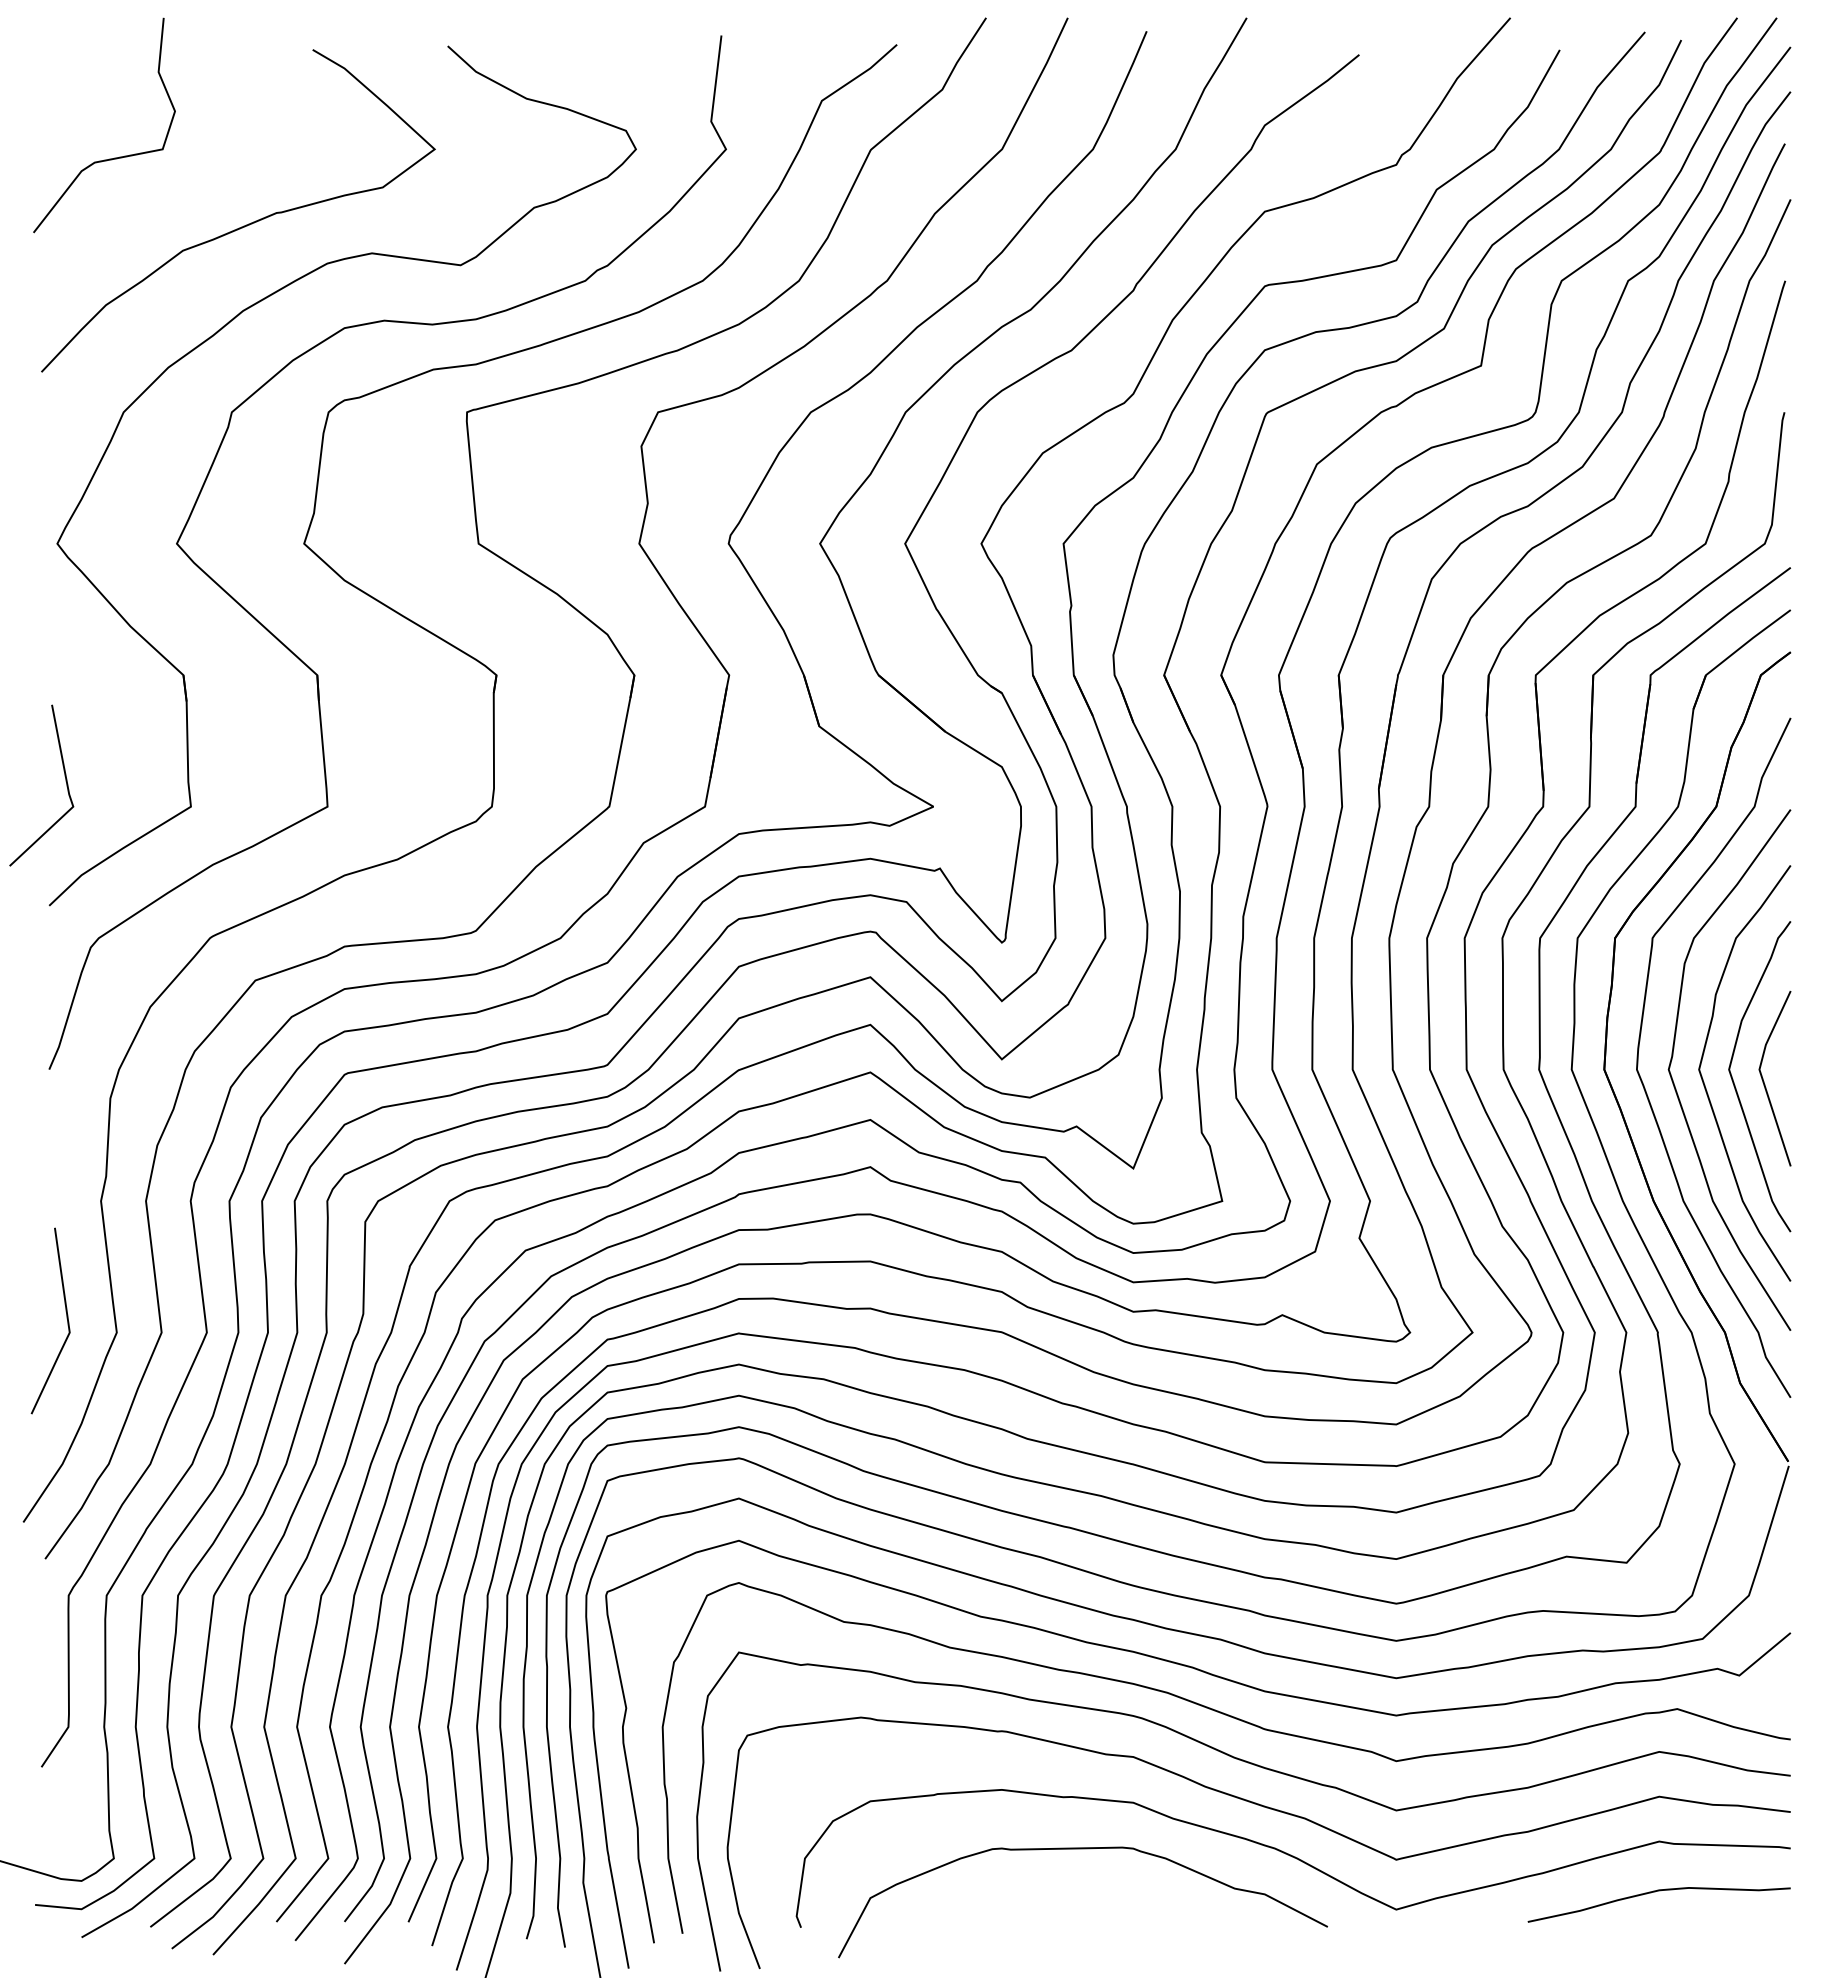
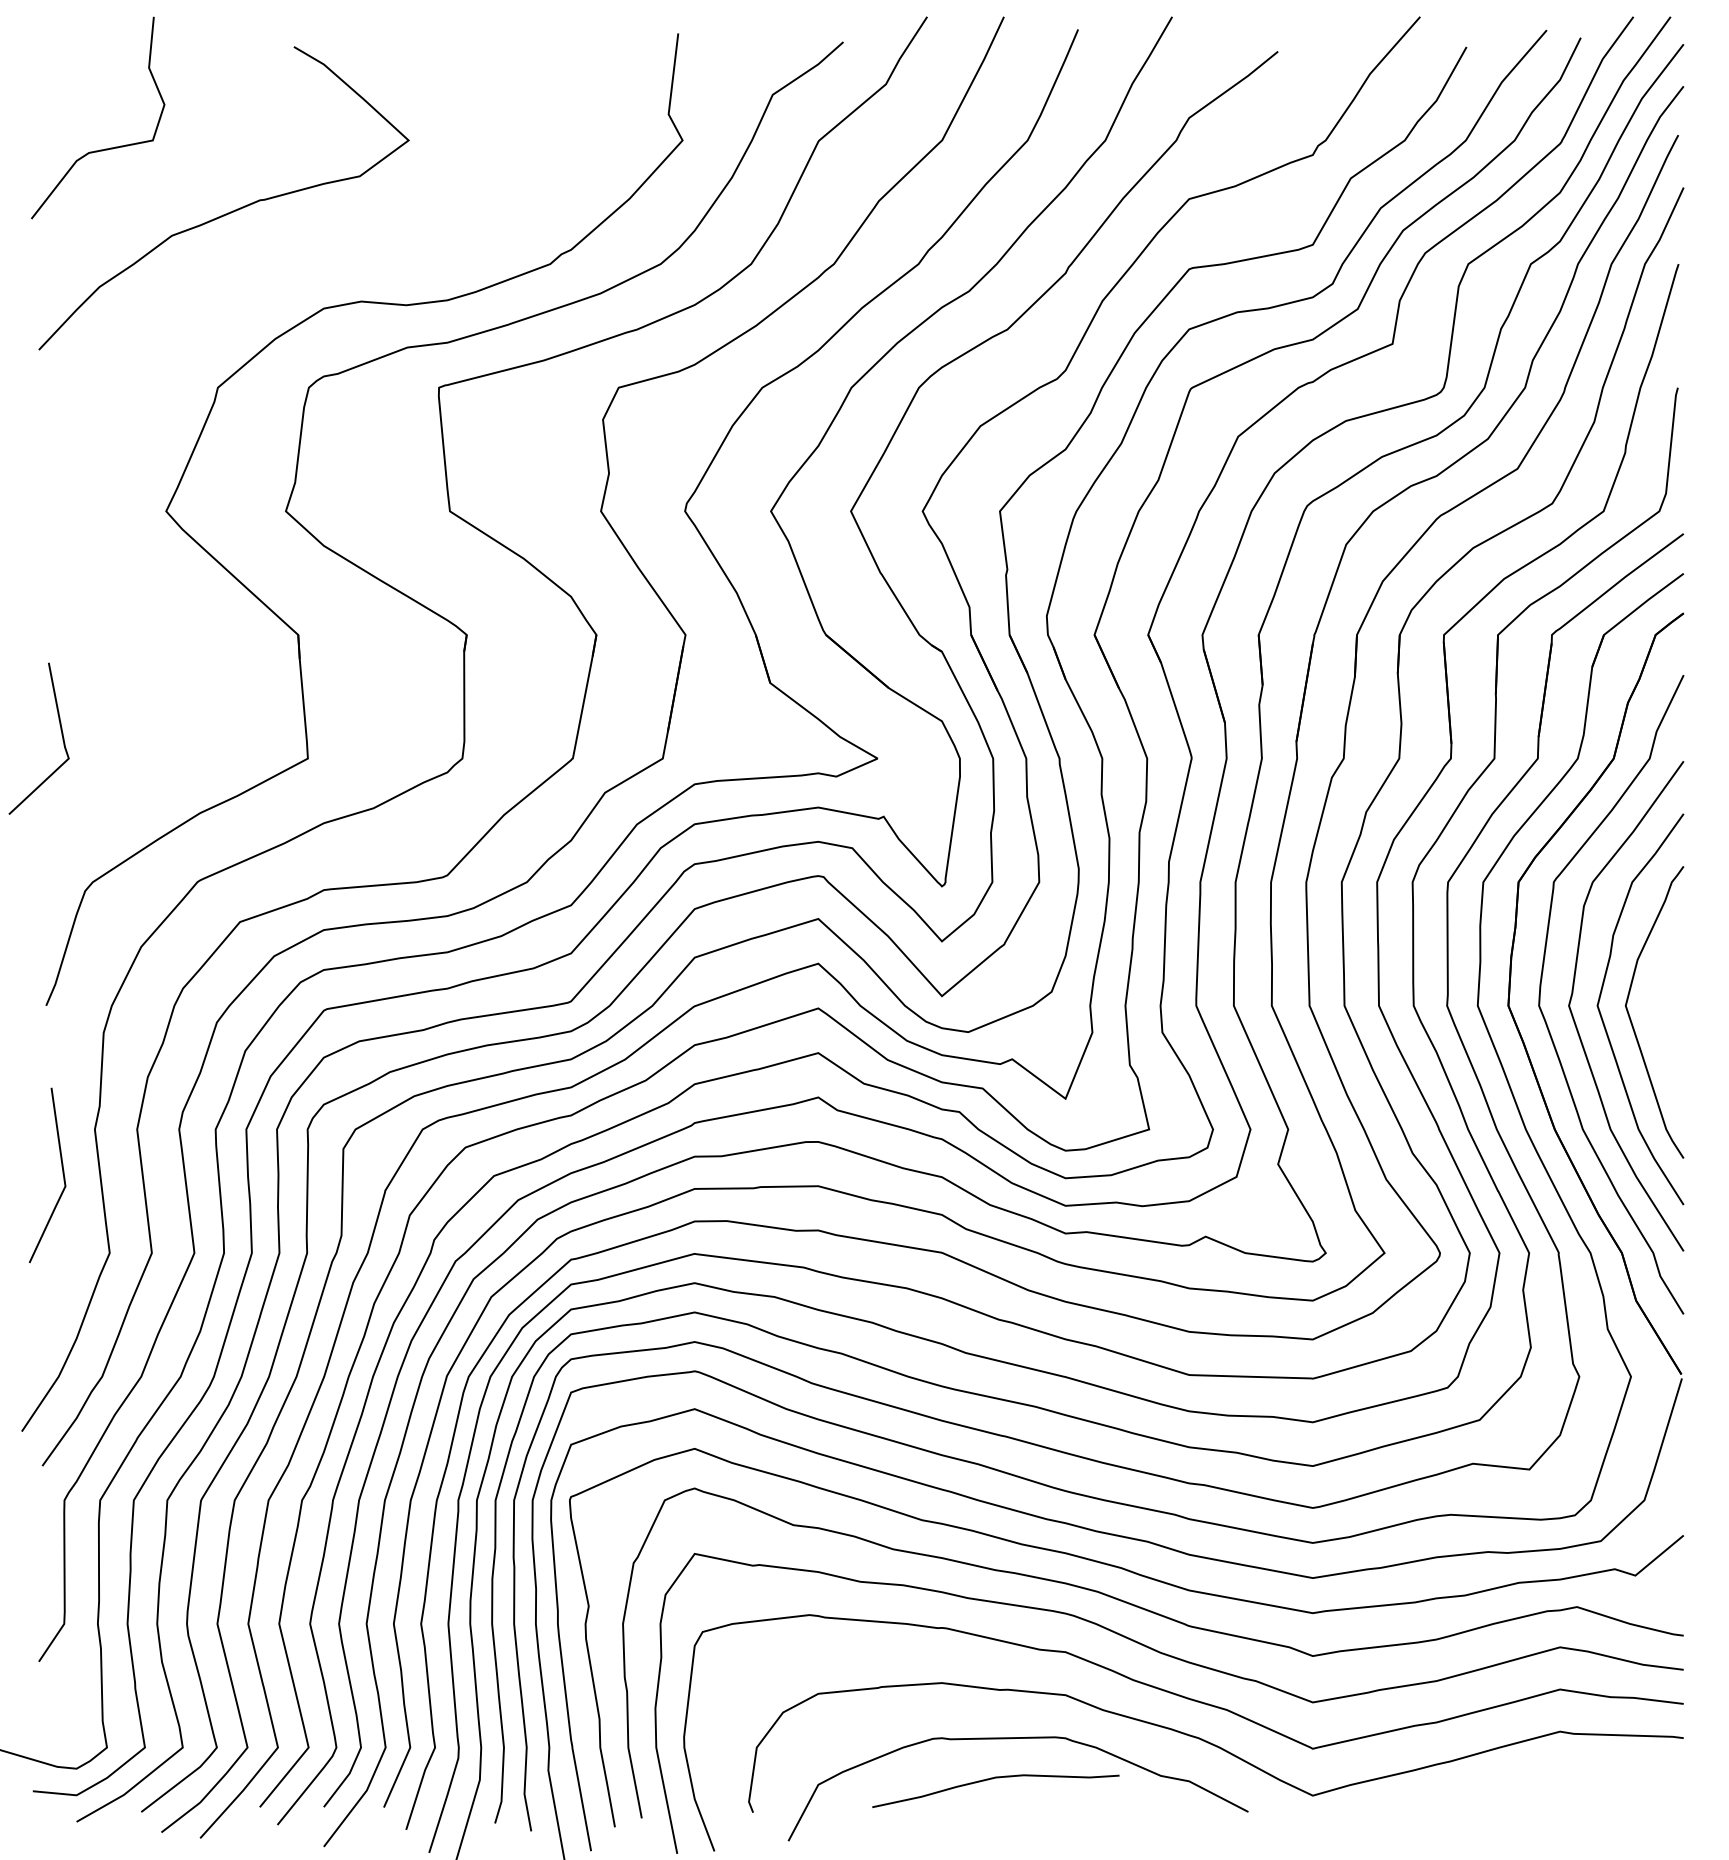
part: (222, 329) -> (209, 309), removed
line: (1764, 1081) -> (1659, 1016), removed
line: (66, 1318) -> (62, 1173), moved
curve: (1655, 1892) -> (992, 1779), moved

